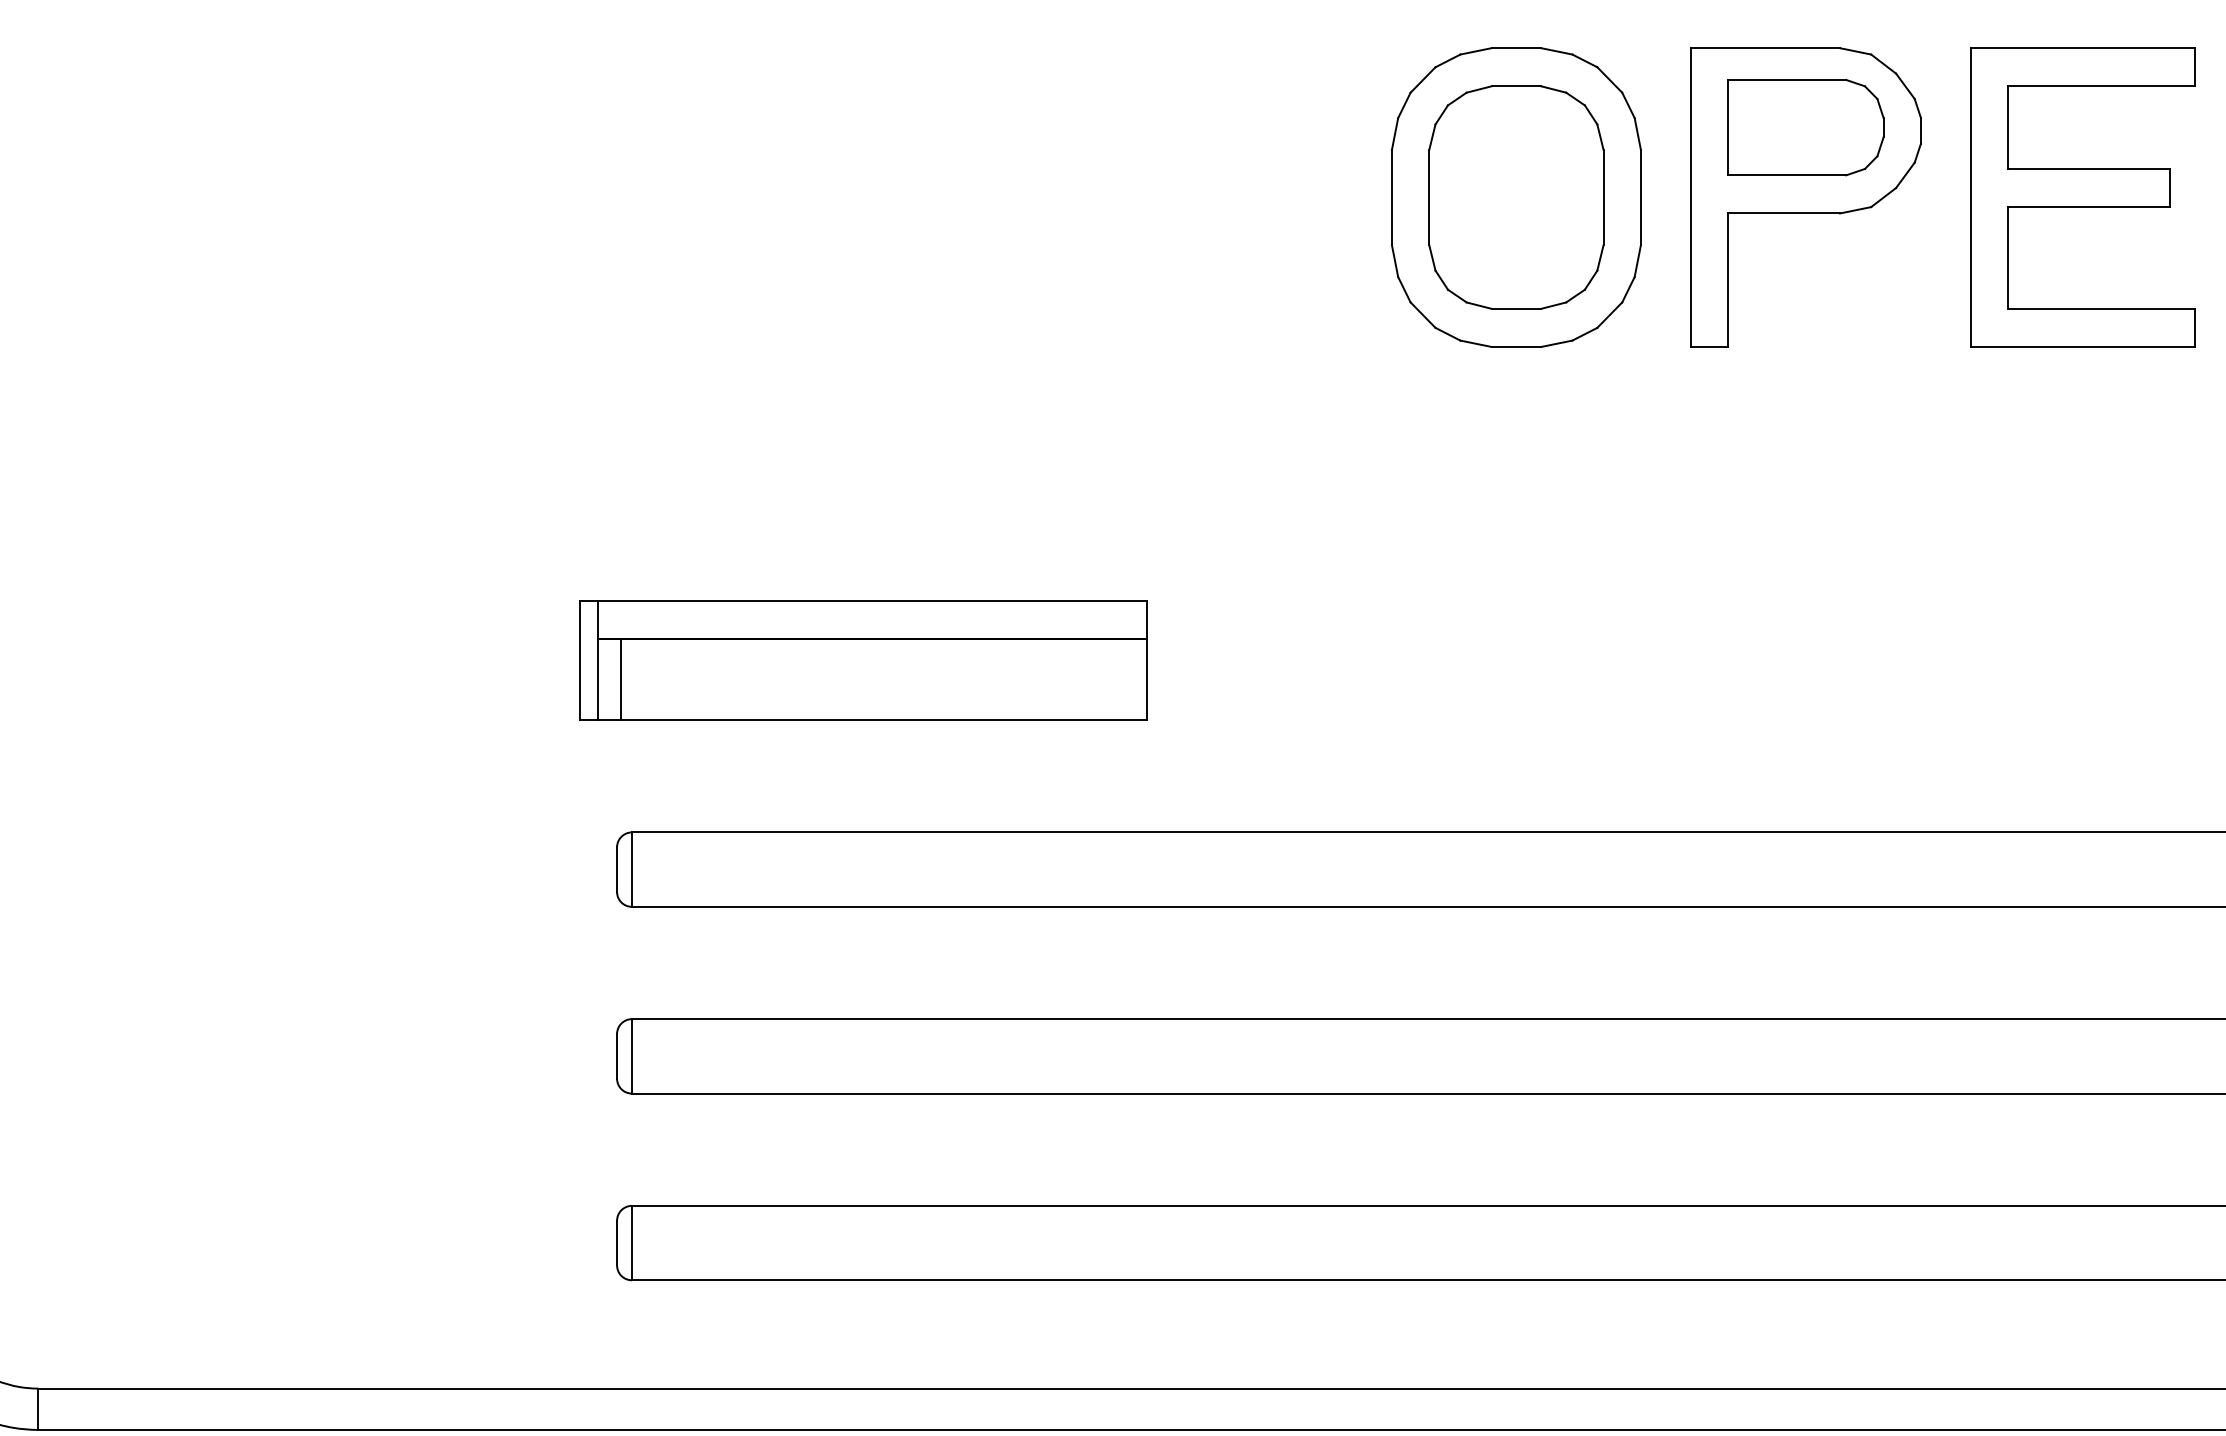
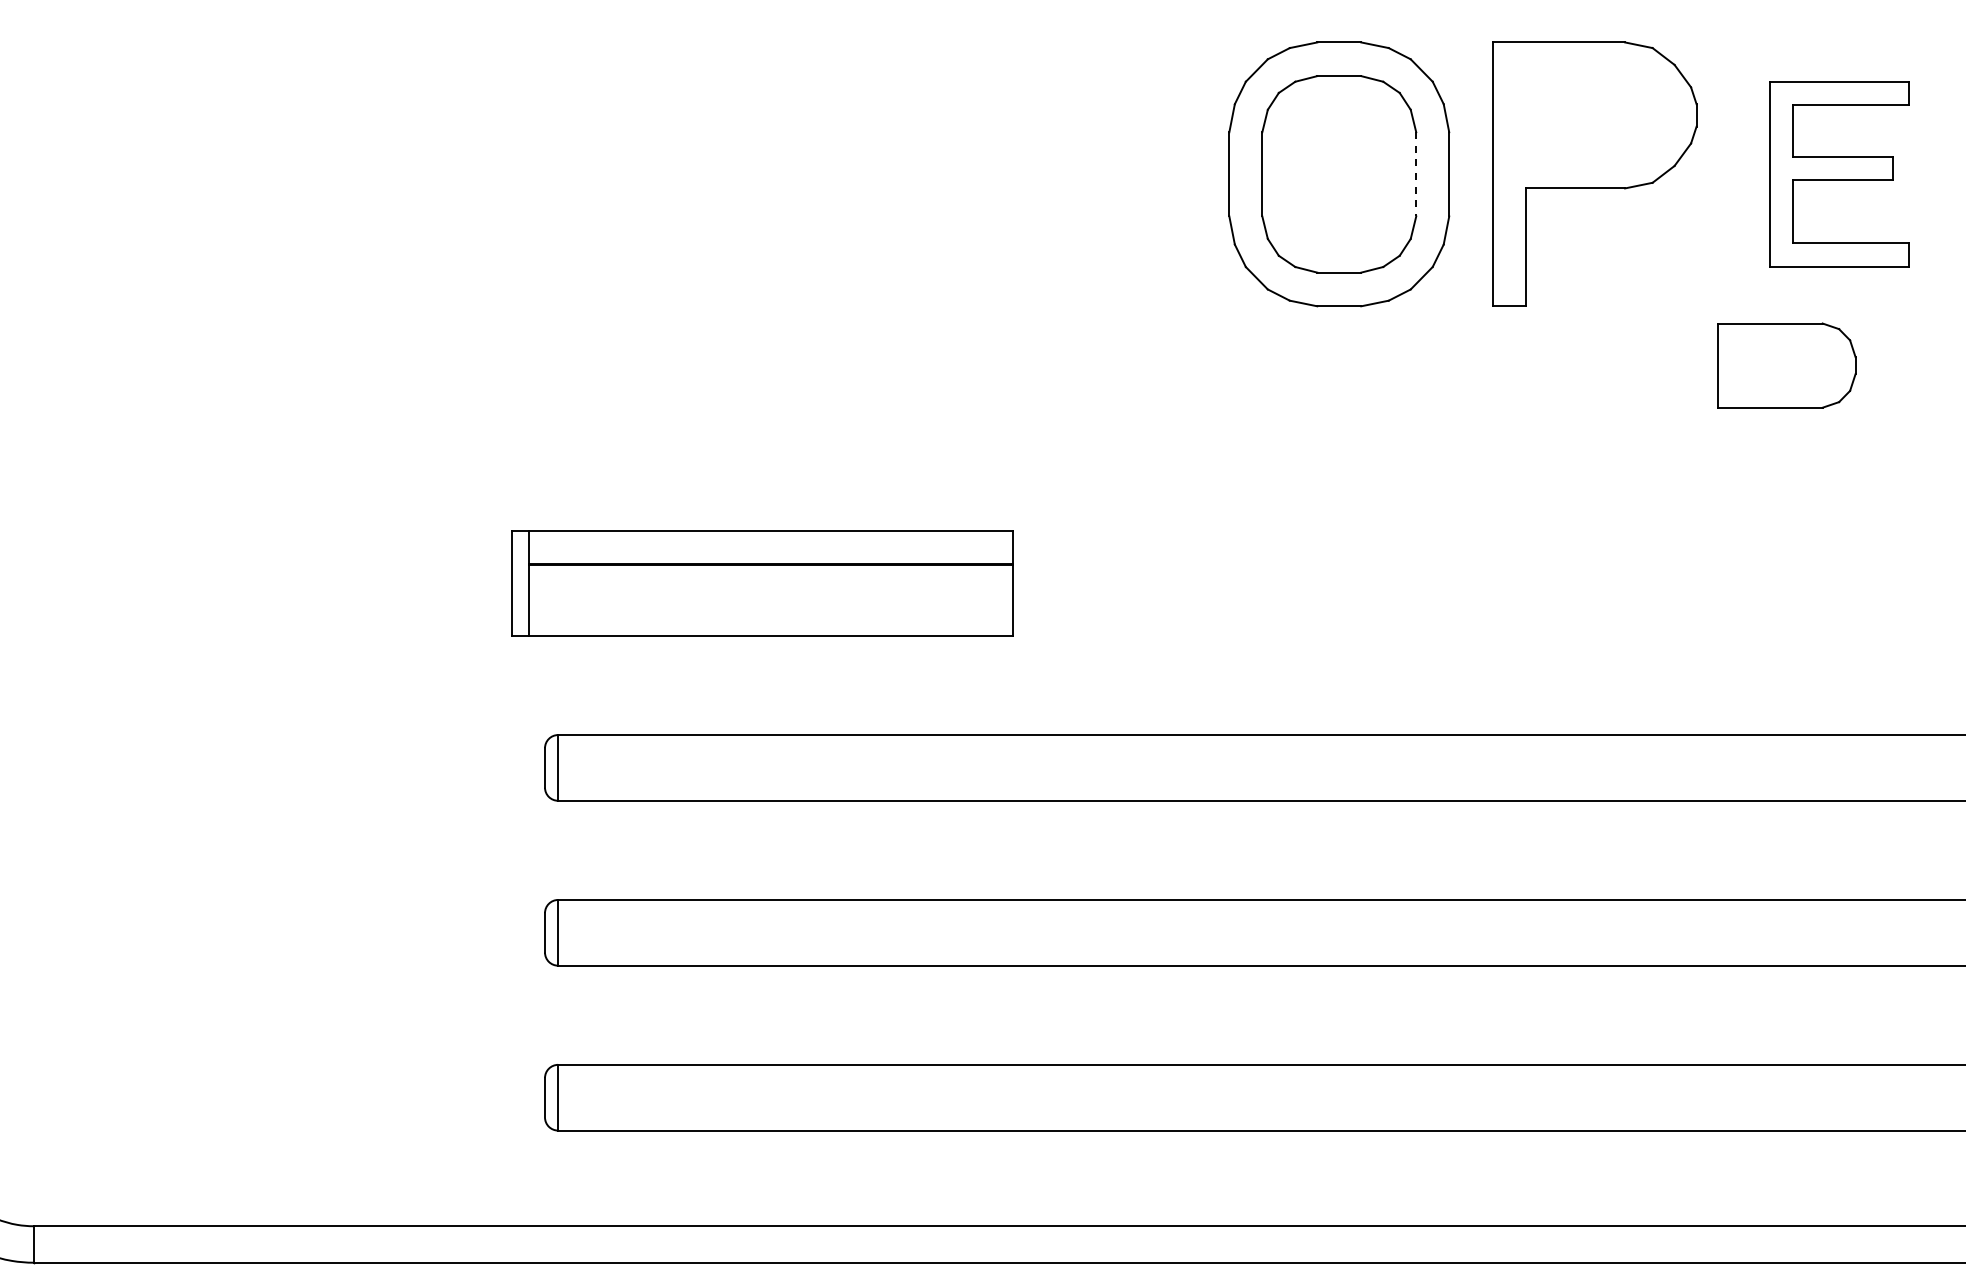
part: (1805, 127) -> (1786, 365), moved
part: (2082, 196) -> (1839, 173), size x0.7
line: (1603, 197) -> (1416, 174), solid -> dashed
line: (621, 680) -> (548, 600), removed

